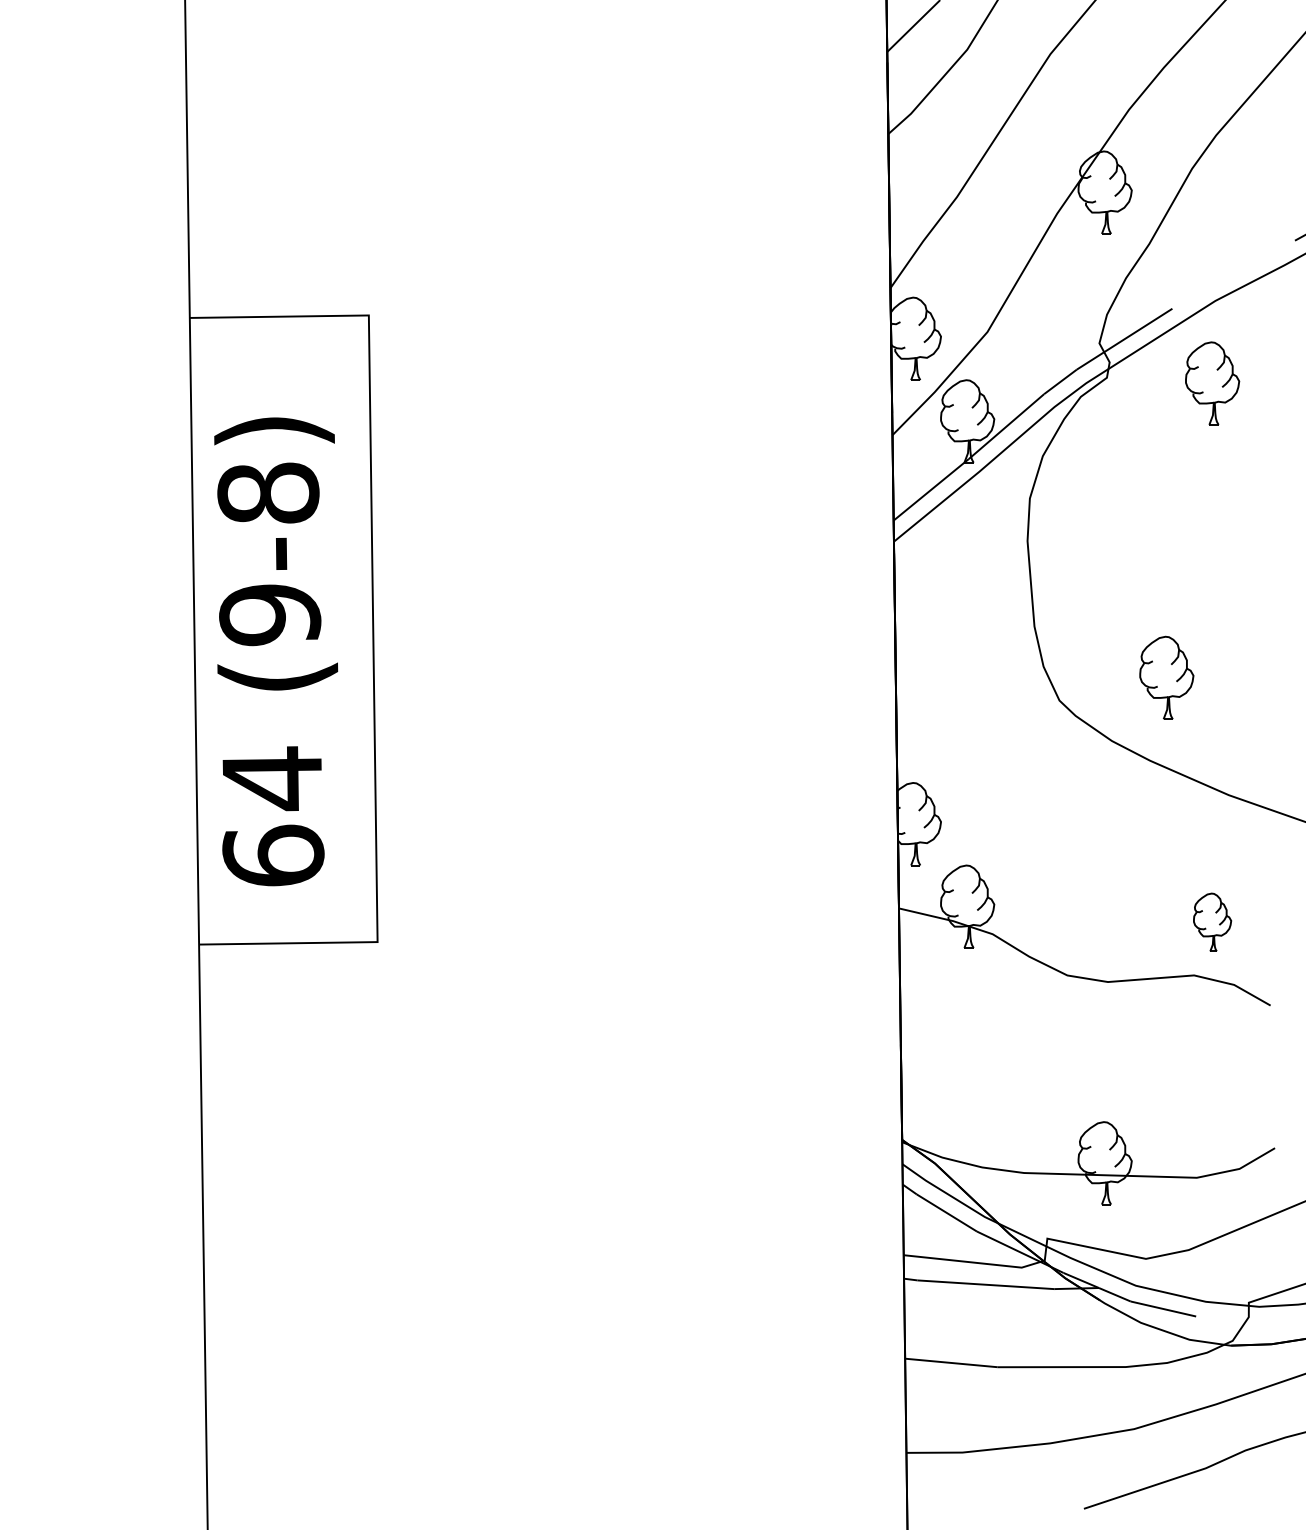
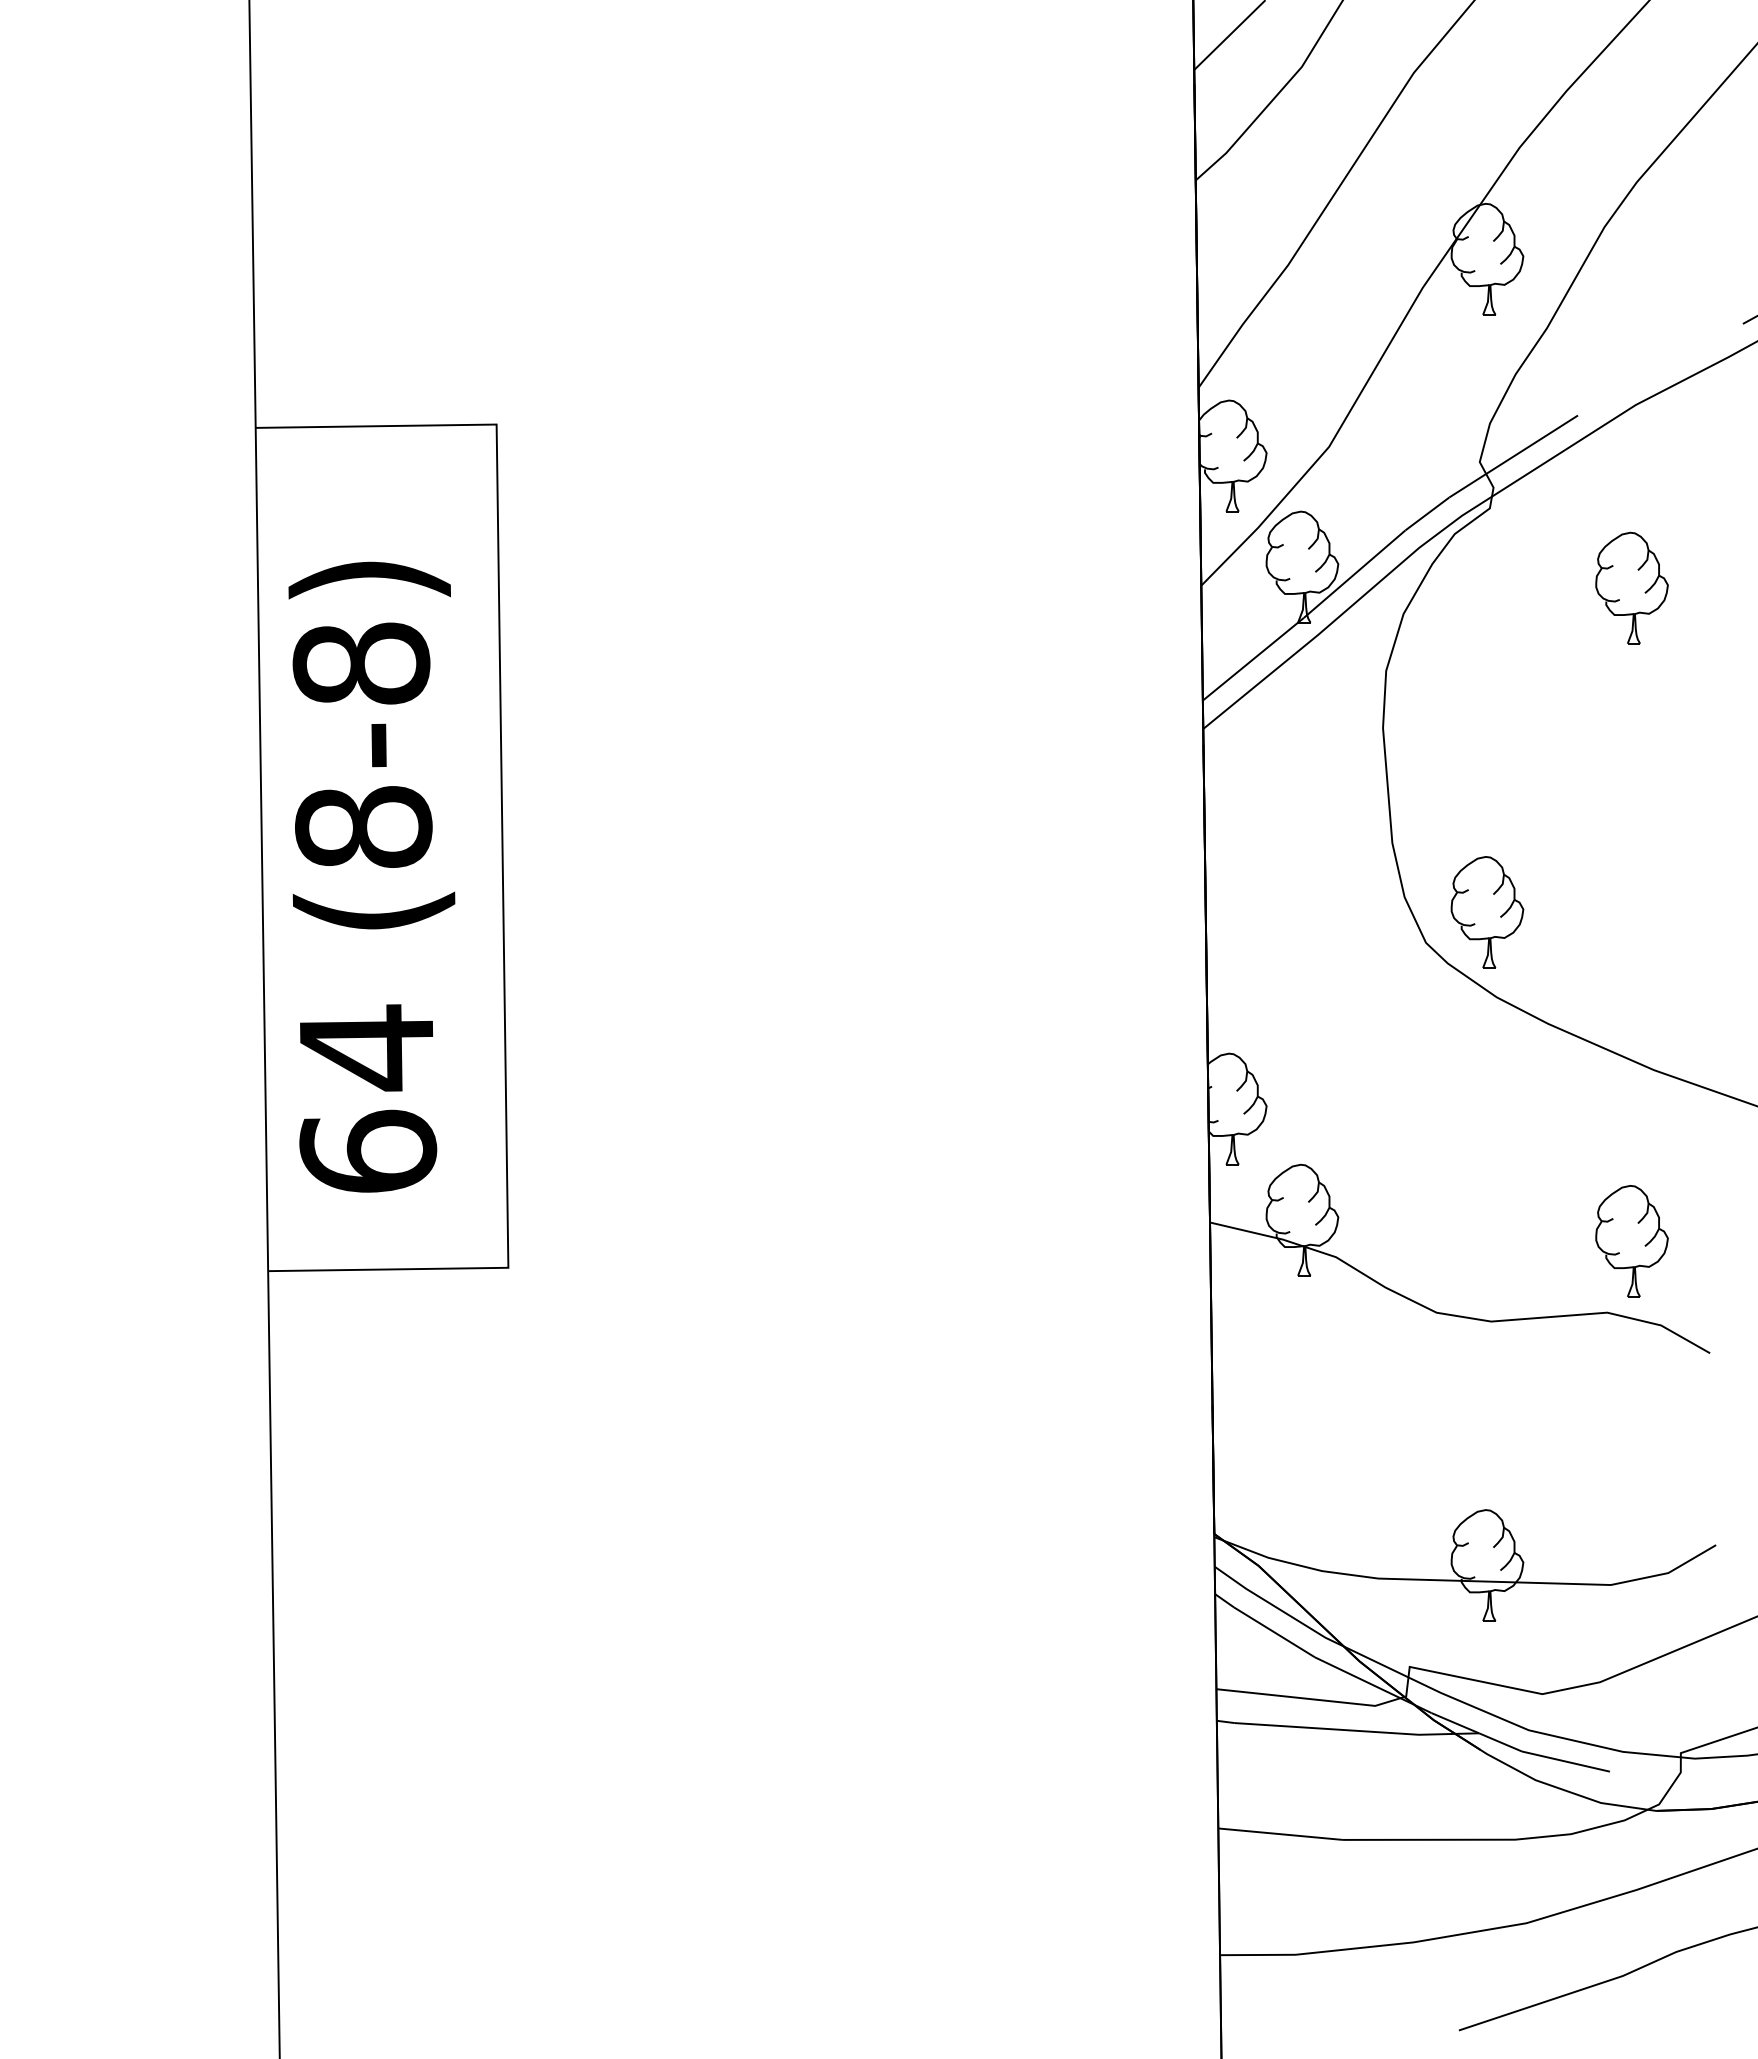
part: (1212, 383) -> (1631, 587), moved
text: (269, 614) -> (363, 827), (9-8) -> (8-8)
part: (1166, 678) -> (1487, 912), moved
part: (1212, 922) -> (1631, 1241), size x1.43

